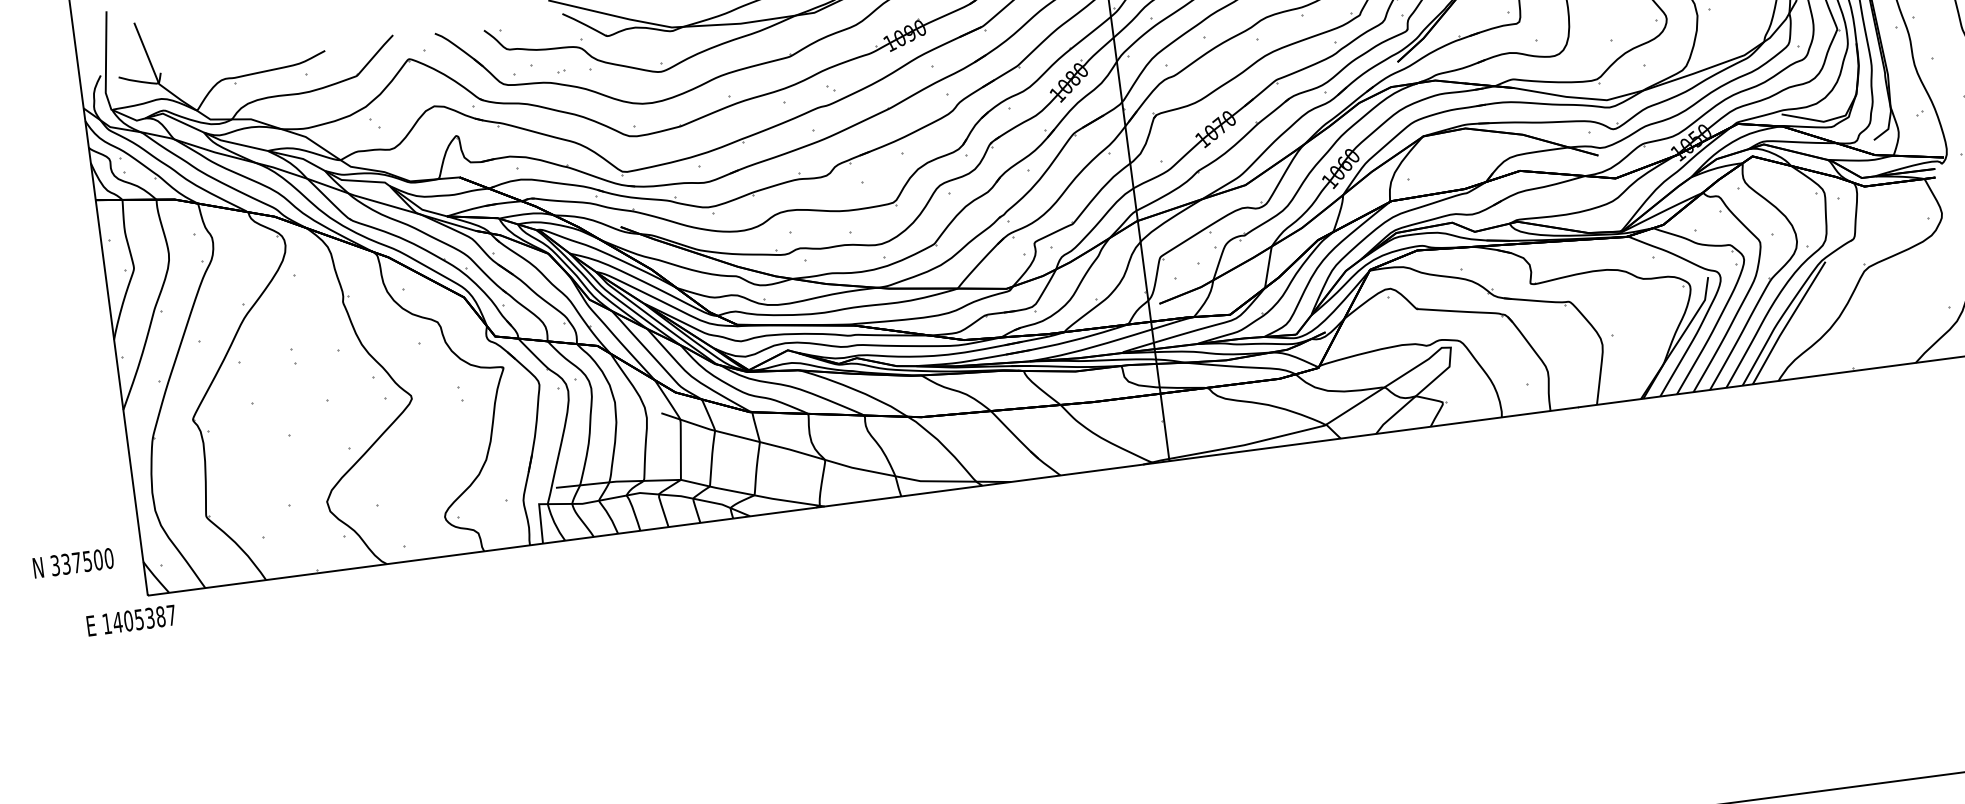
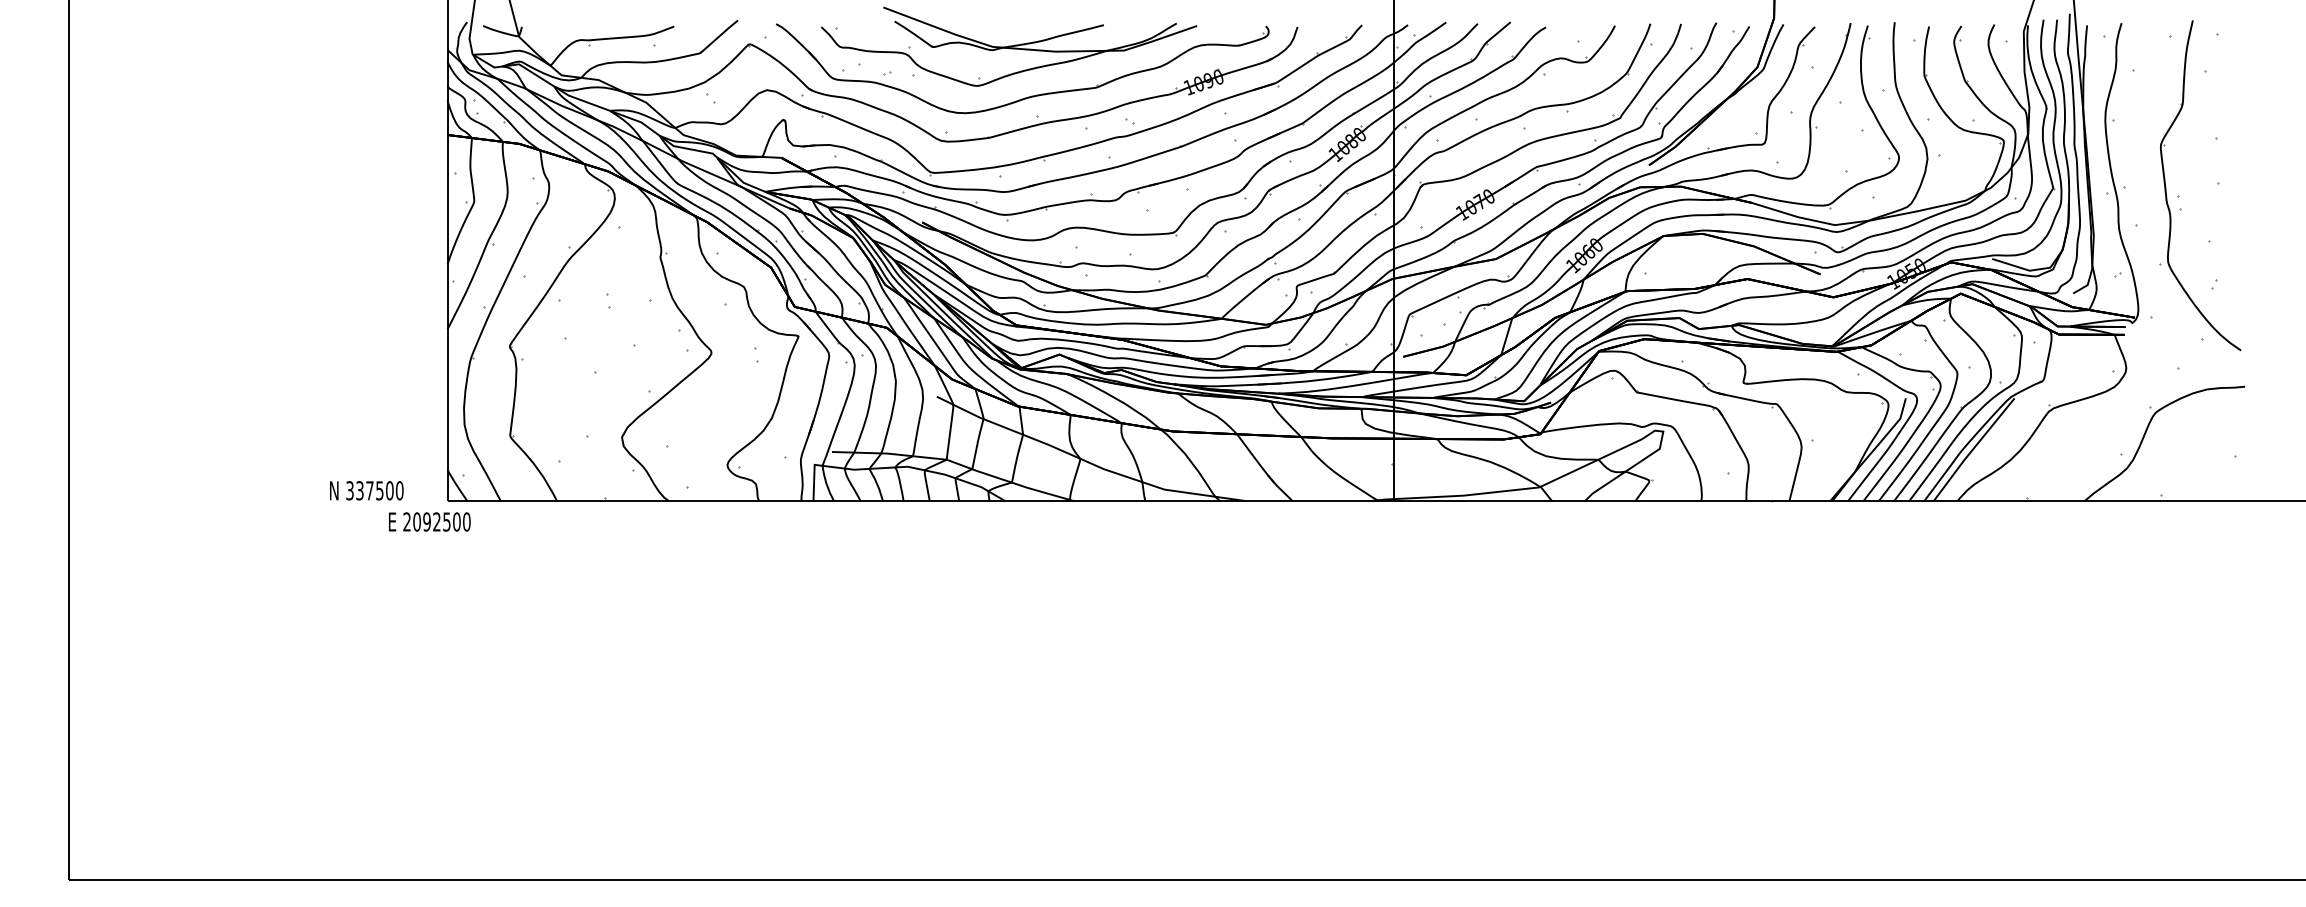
text: (73, 562) -> (366, 490), moved
text: (138, 619) -> (436, 521), 1405387 -> 2092500

